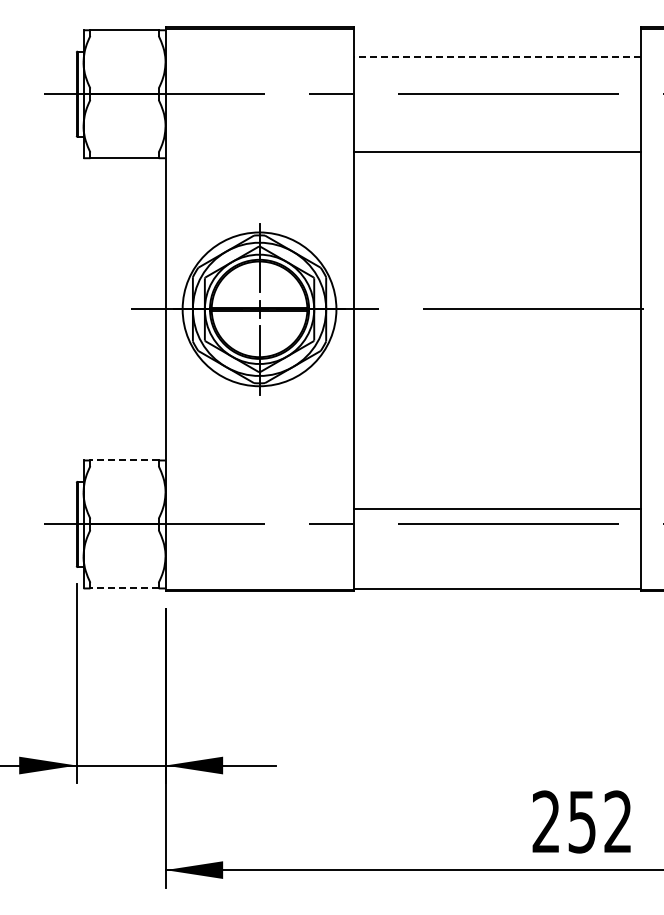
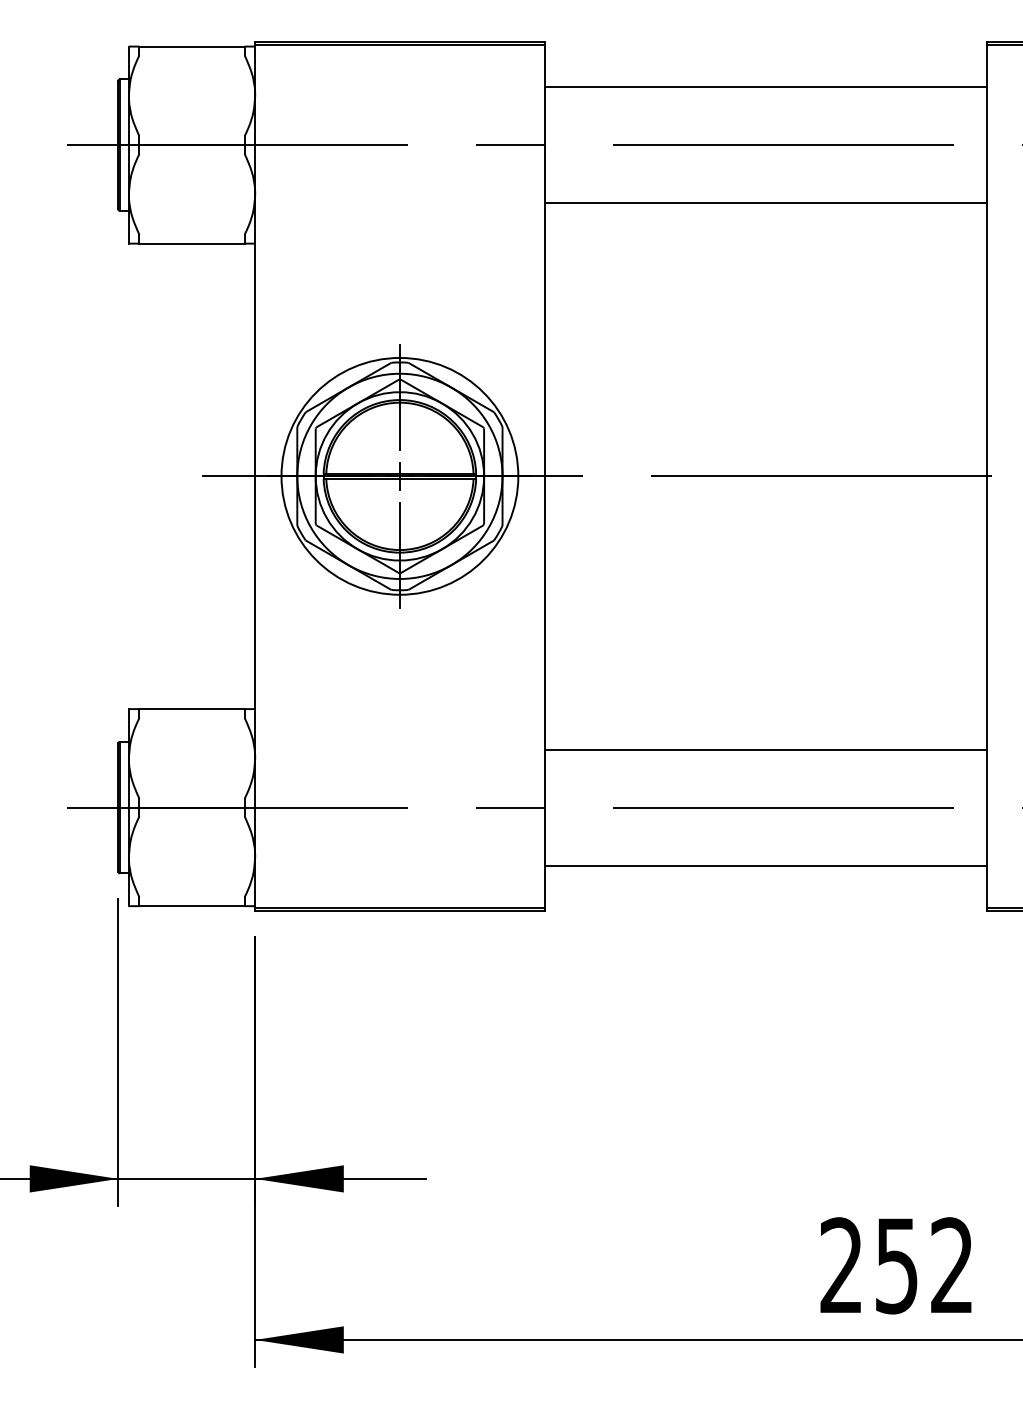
line: (497, 56) -> (766, 86), dashed -> solid
line: (496, 151) -> (764, 202), moved
line: (124, 460) -> (191, 709), dashed -> solid
line: (496, 508) -> (764, 749), moved
line: (124, 588) -> (191, 906), dashed -> solid
line: (496, 589) -> (764, 866), moved

